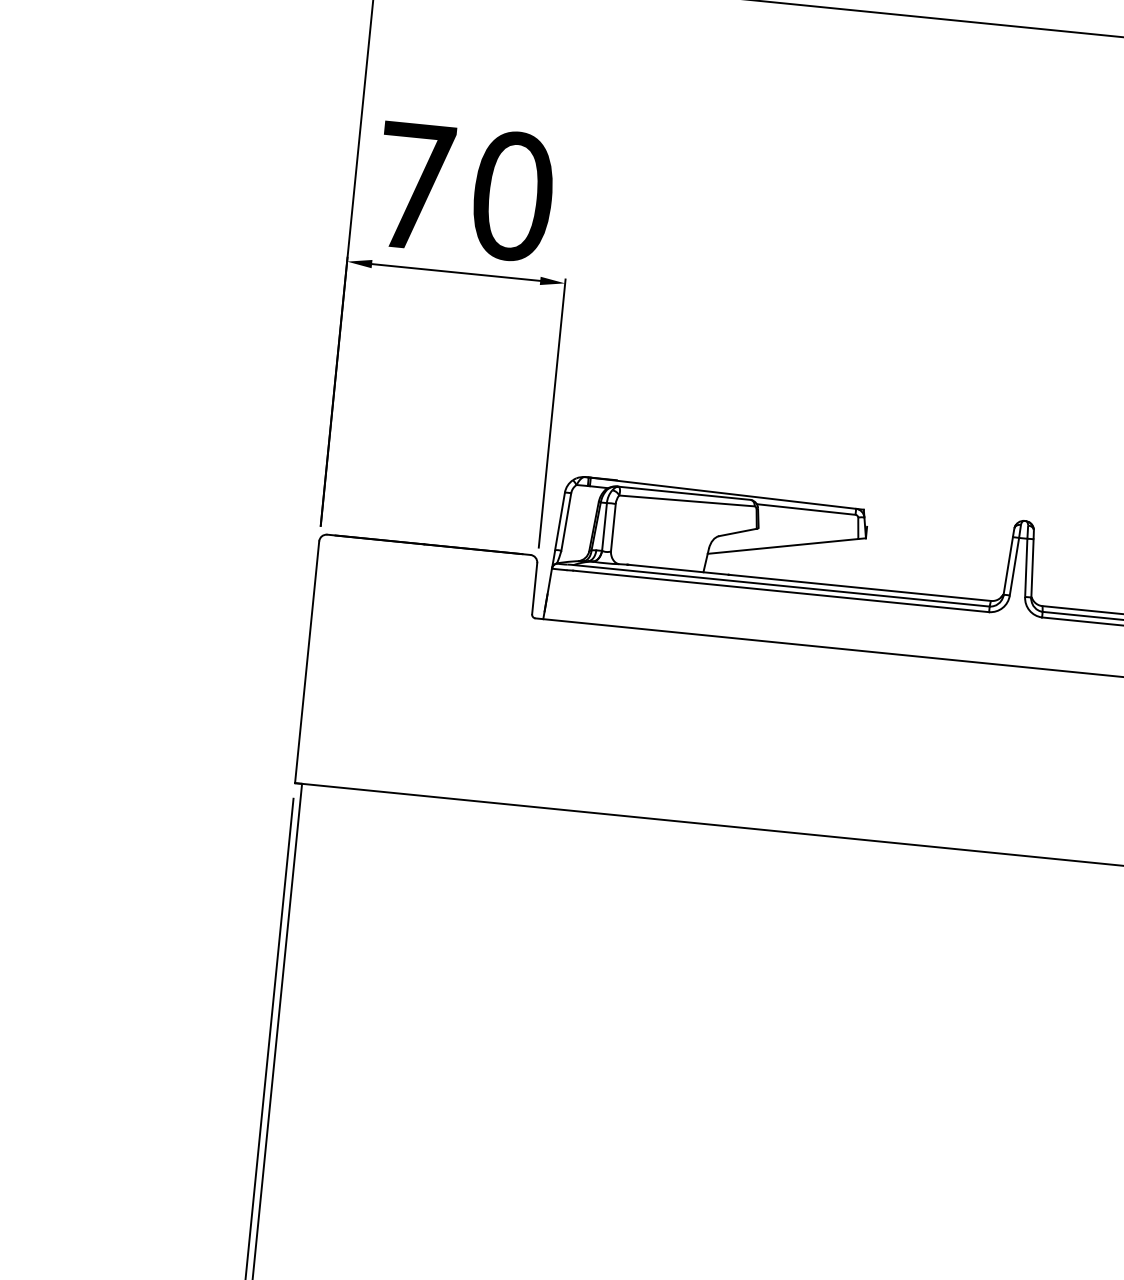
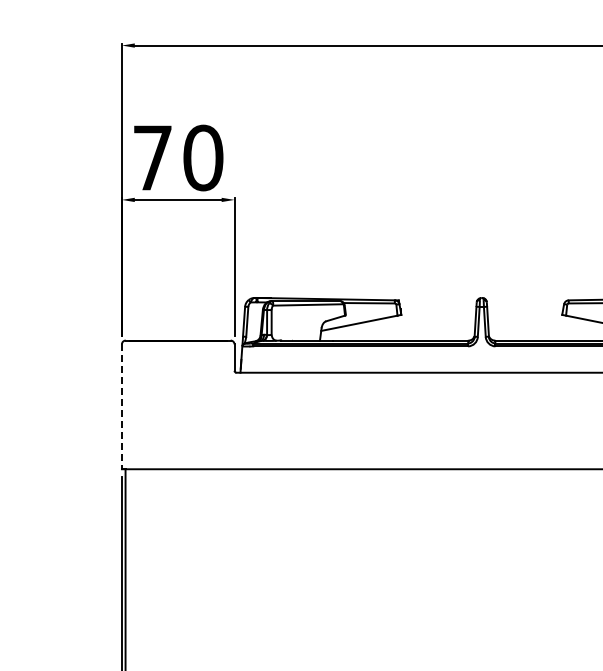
line: (306, 663) -> (121, 407), solid -> dashed

